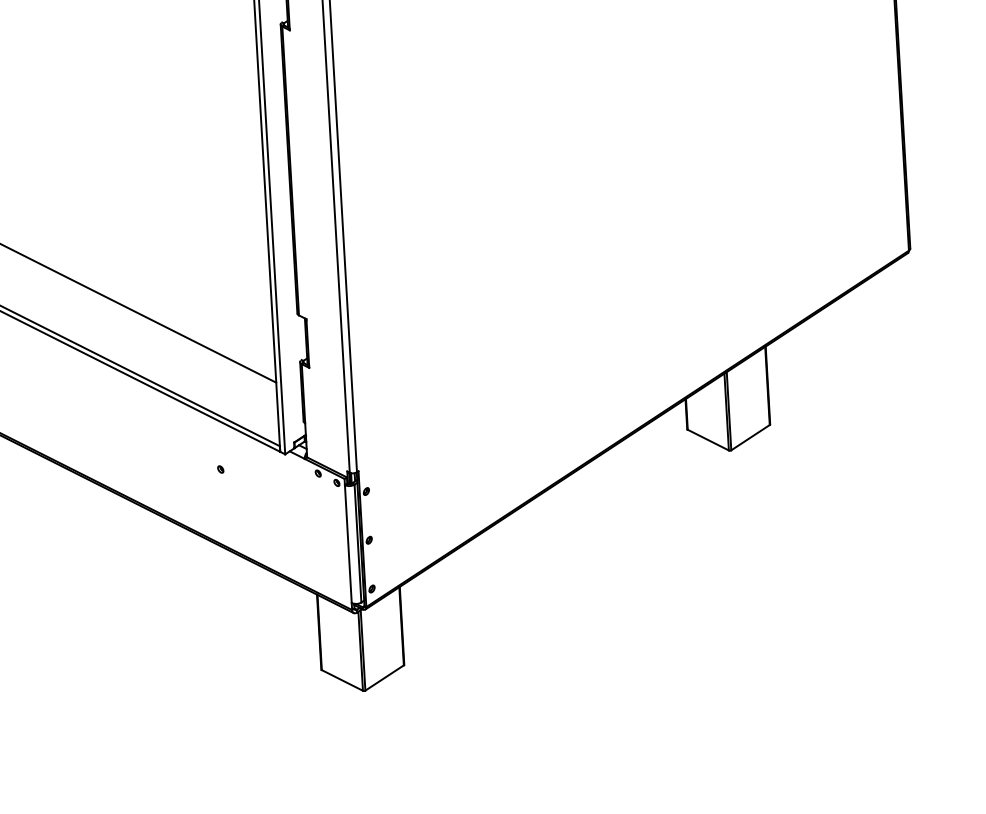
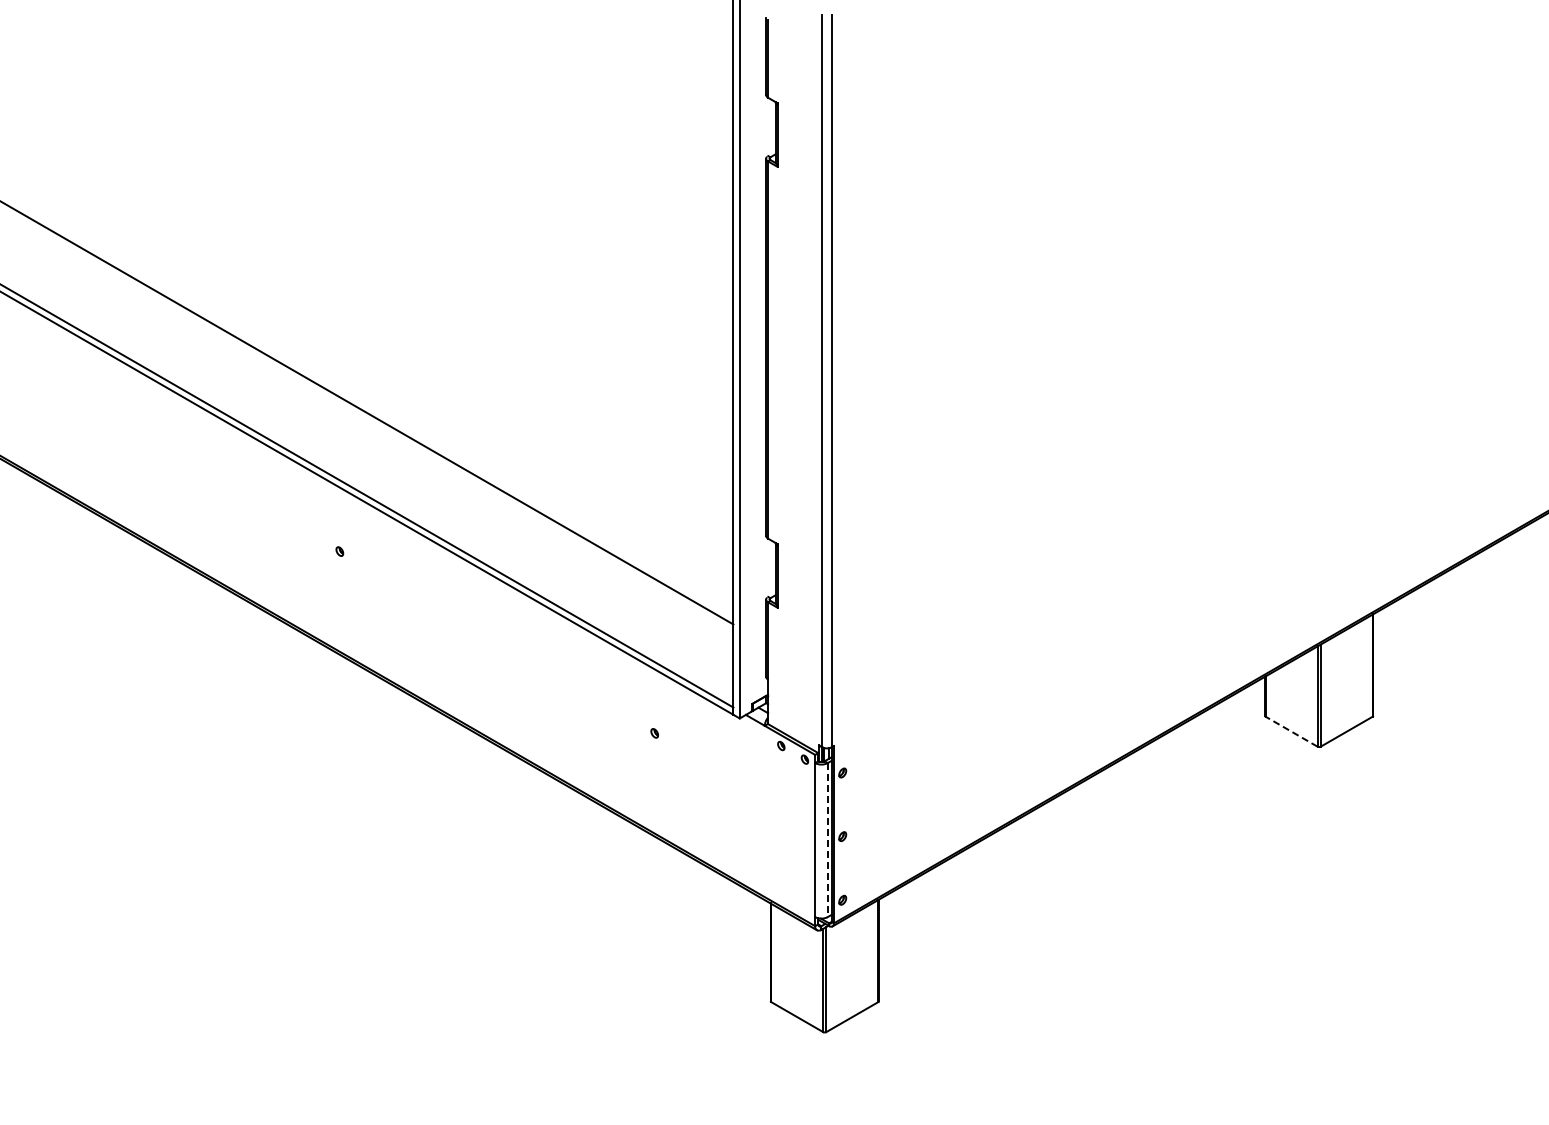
line: (708, 439) -> (1291, 731), solid -> dashed
line: (357, 543) -> (827, 840), solid -> dashed

